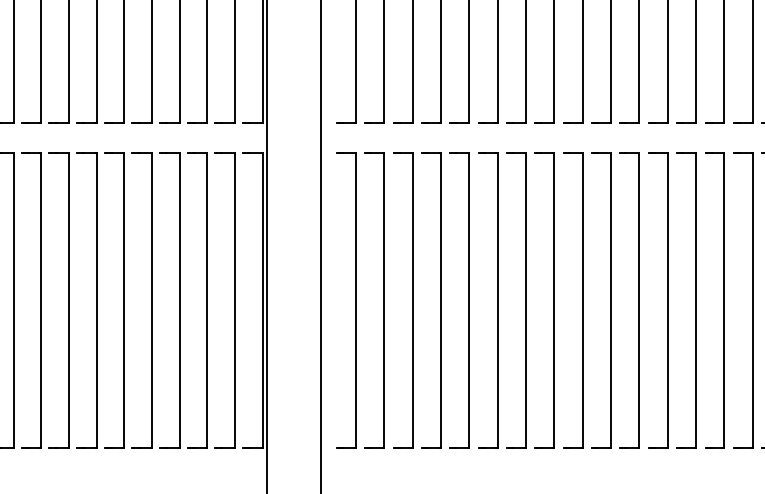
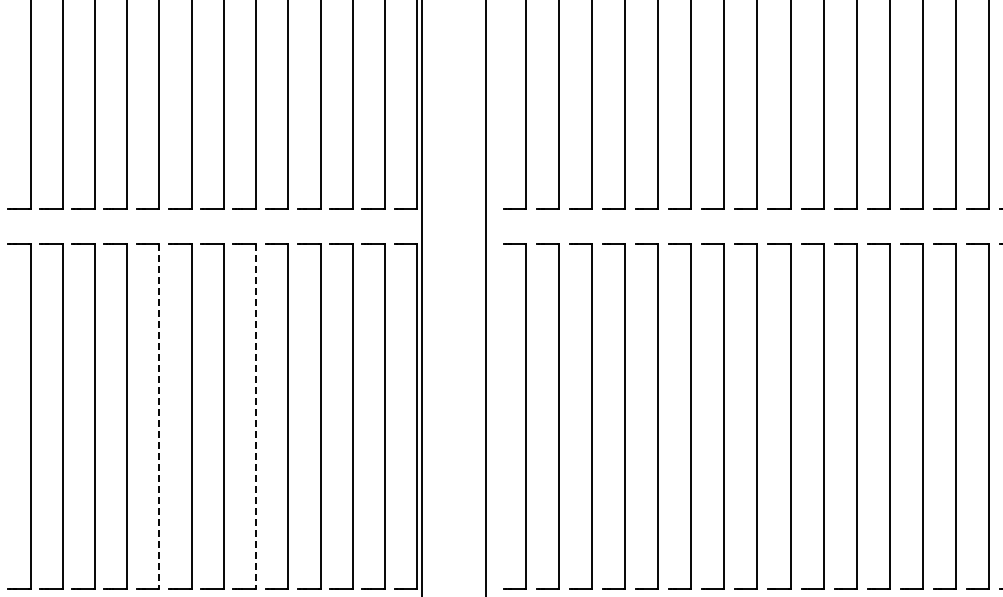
line: (41, 300) -> (159, 416), solid -> dashed
line: (124, 300) -> (256, 416), solid -> dashed

